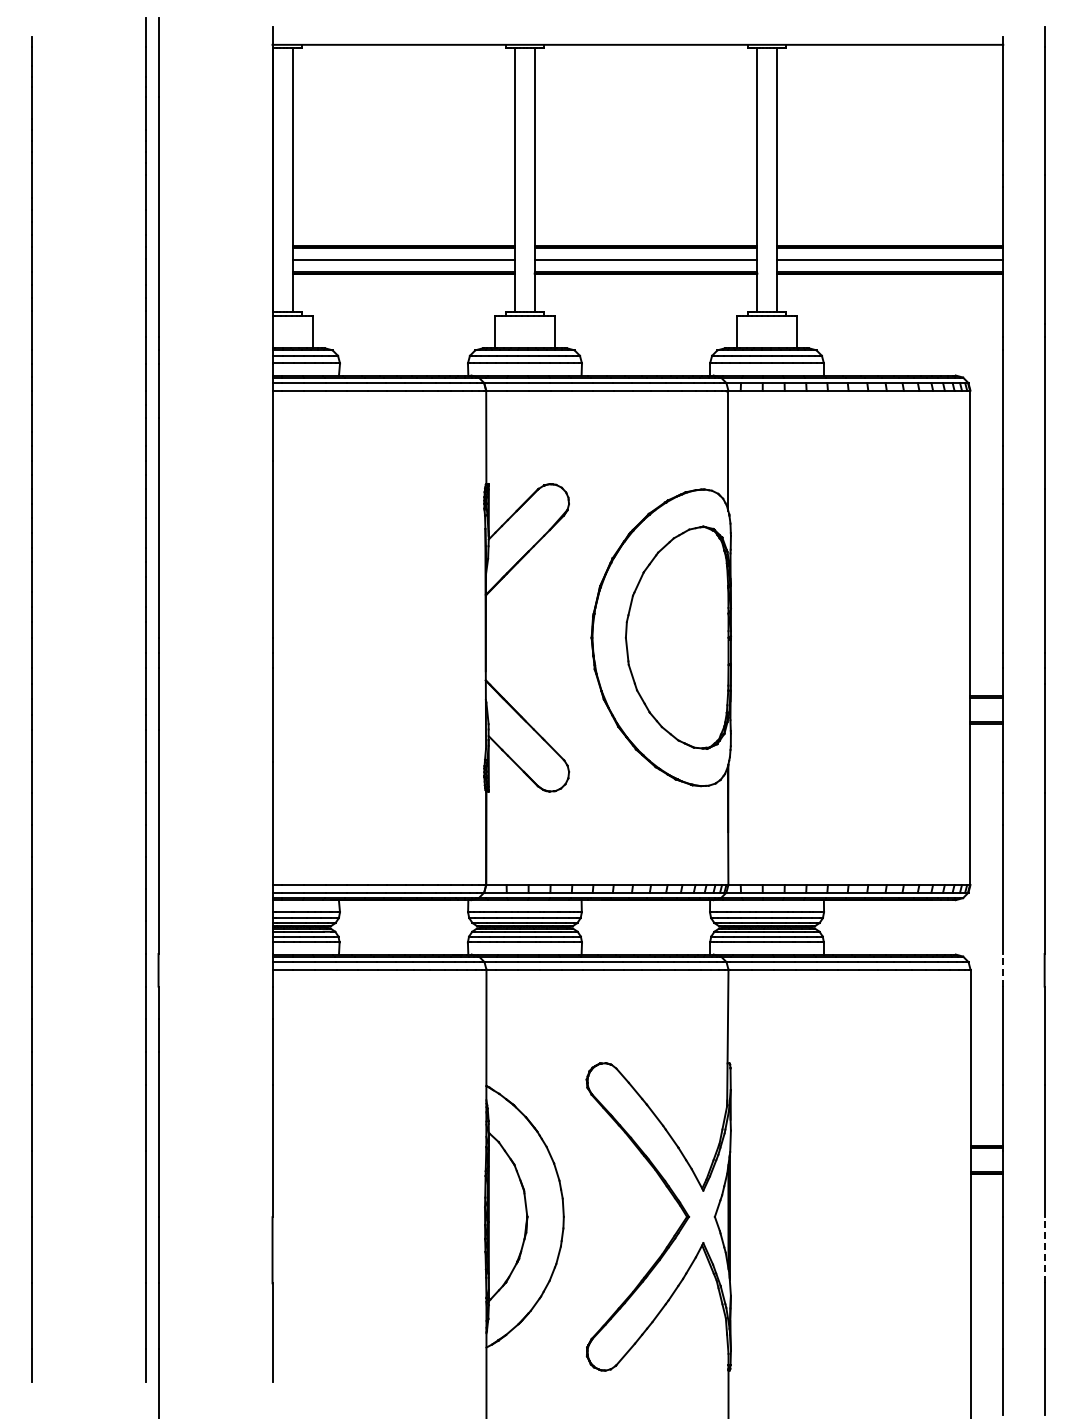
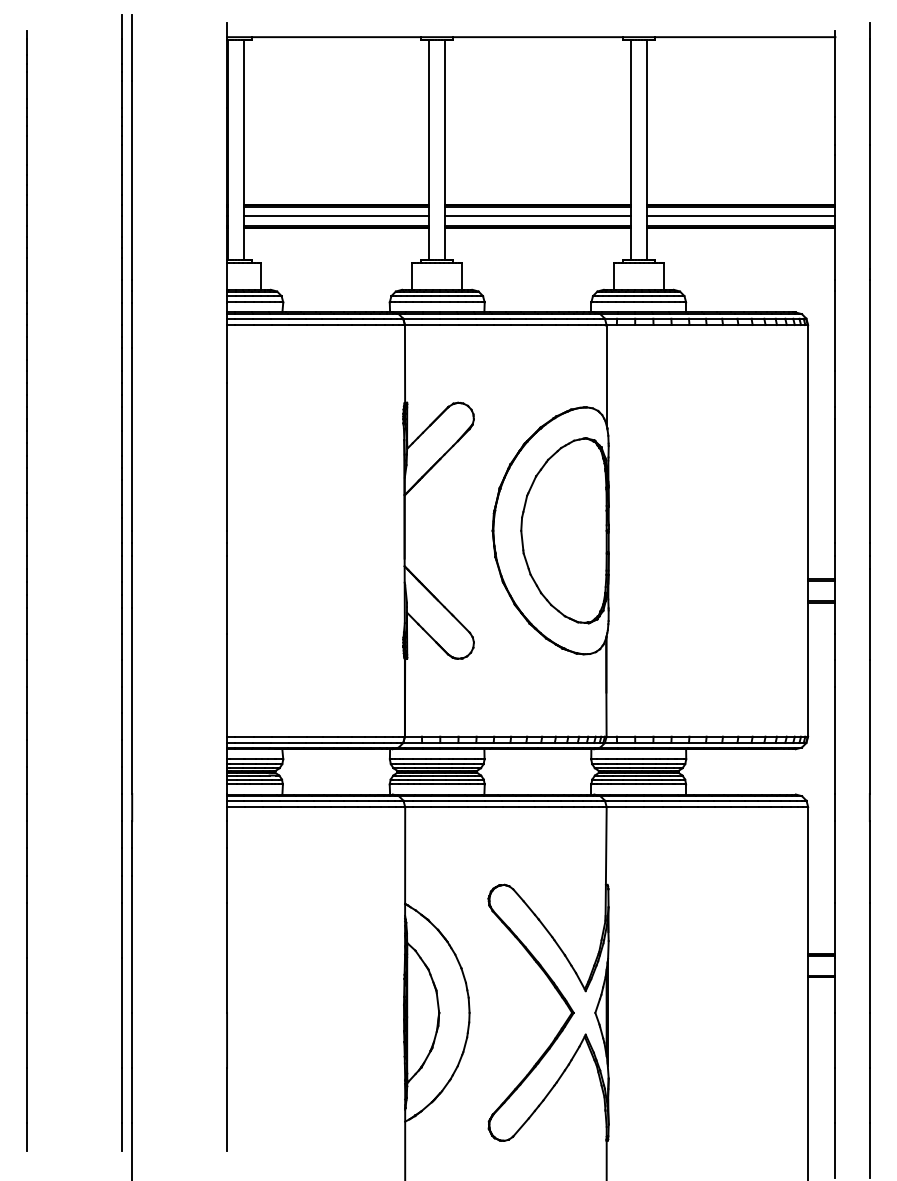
line: (1003, 969) -> (835, 806), dashed -> solid
line: (1044, 1249) -> (869, 1040), dashed -> solid

